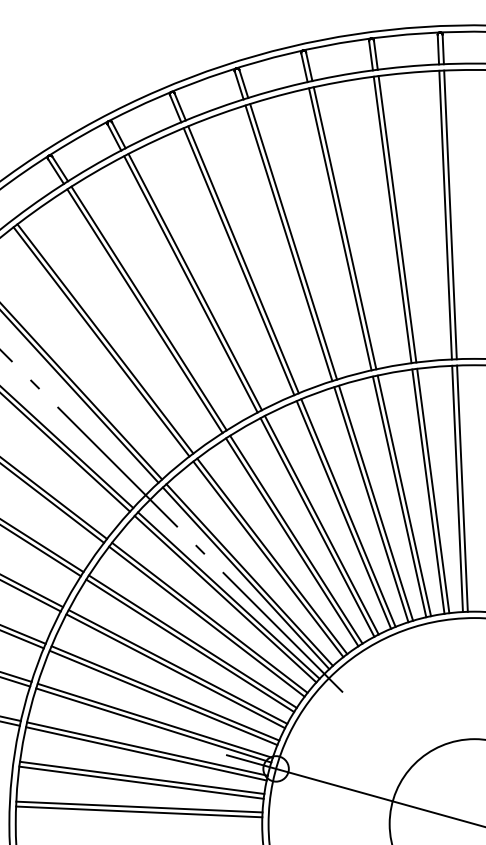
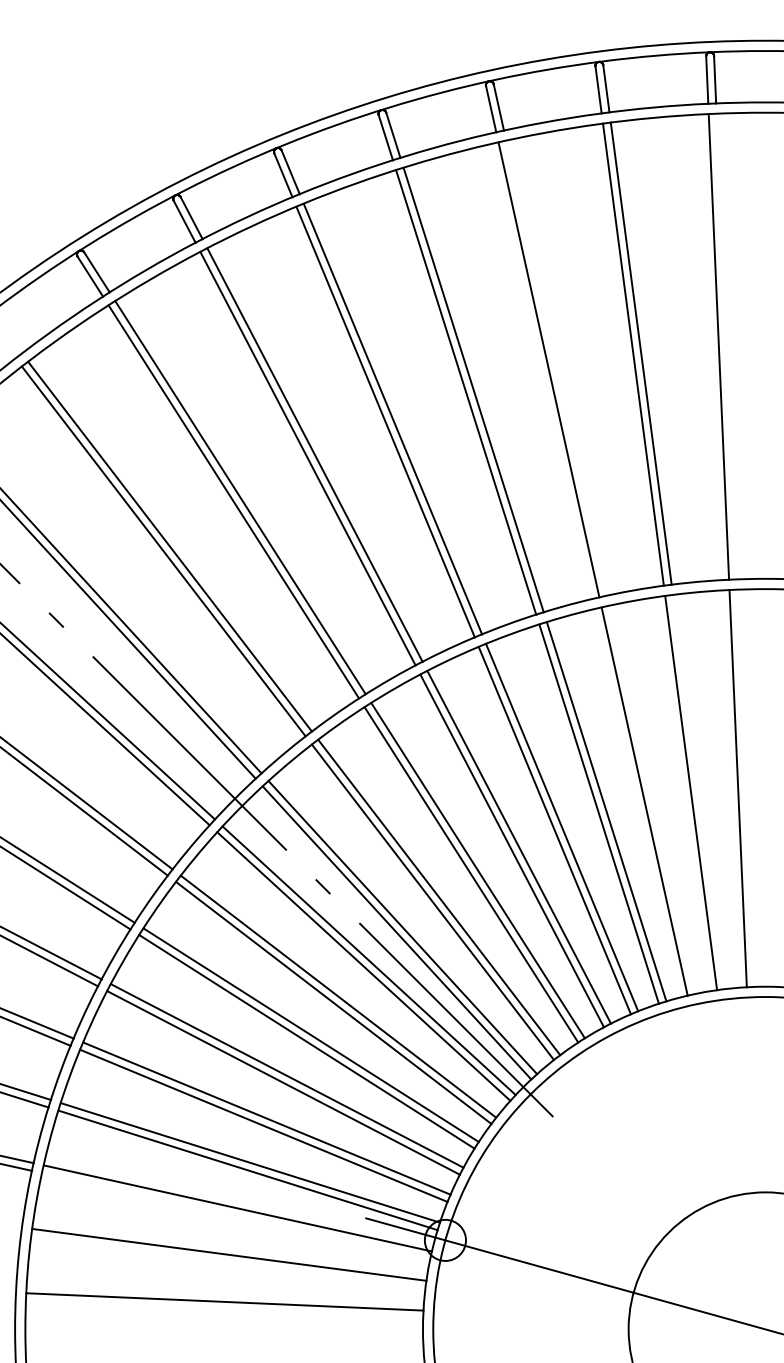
line: (450, 214) -> (726, 345), removed
line: (344, 228) -> (555, 368), removed
line: (462, 488) -> (746, 787), removed
line: (433, 490) -> (699, 791), removed
line: (404, 495) -> (652, 799), removed
line: (146, 753) -> (236, 1215), removed
line: (141, 782) -> (228, 1262), removed
line: (139, 811) -> (225, 1309), removed

